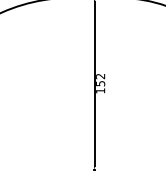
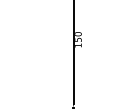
text: (100, 76) -> (78, 34), 152 -> 150

